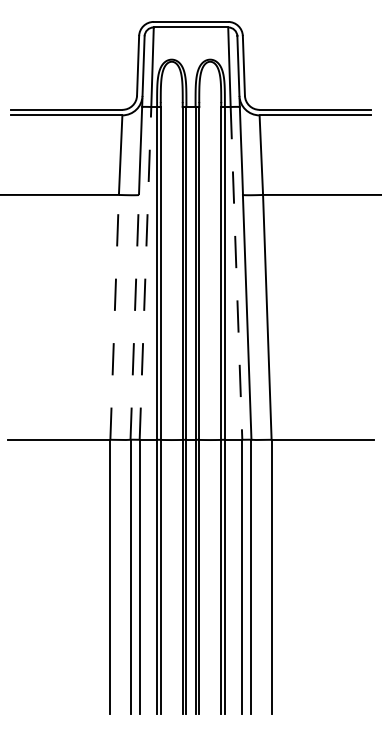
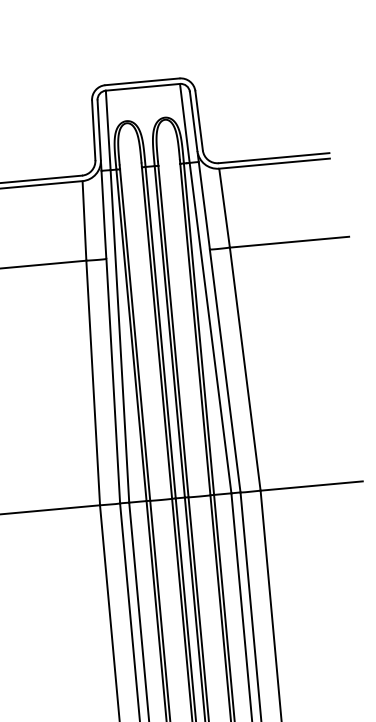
line: (145, 273) -> (119, 336), dashed -> solid
line: (236, 273) -> (210, 328), dashed -> solid
line: (114, 316) -> (92, 382), dashed -> solid
line: (134, 316) -> (112, 380), dashed -> solid

